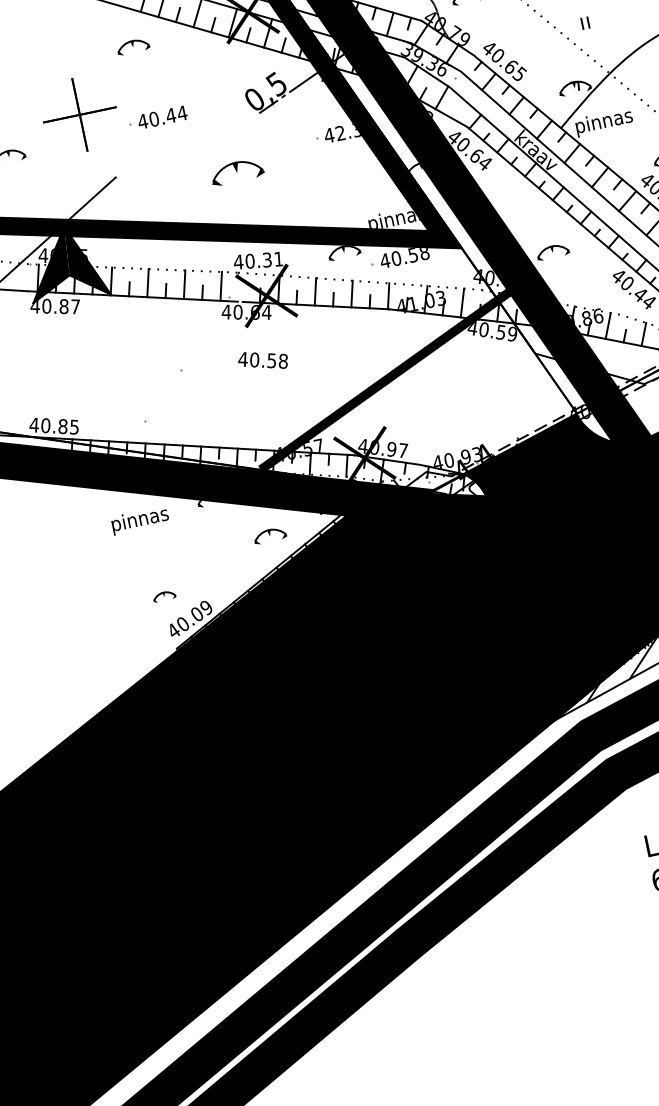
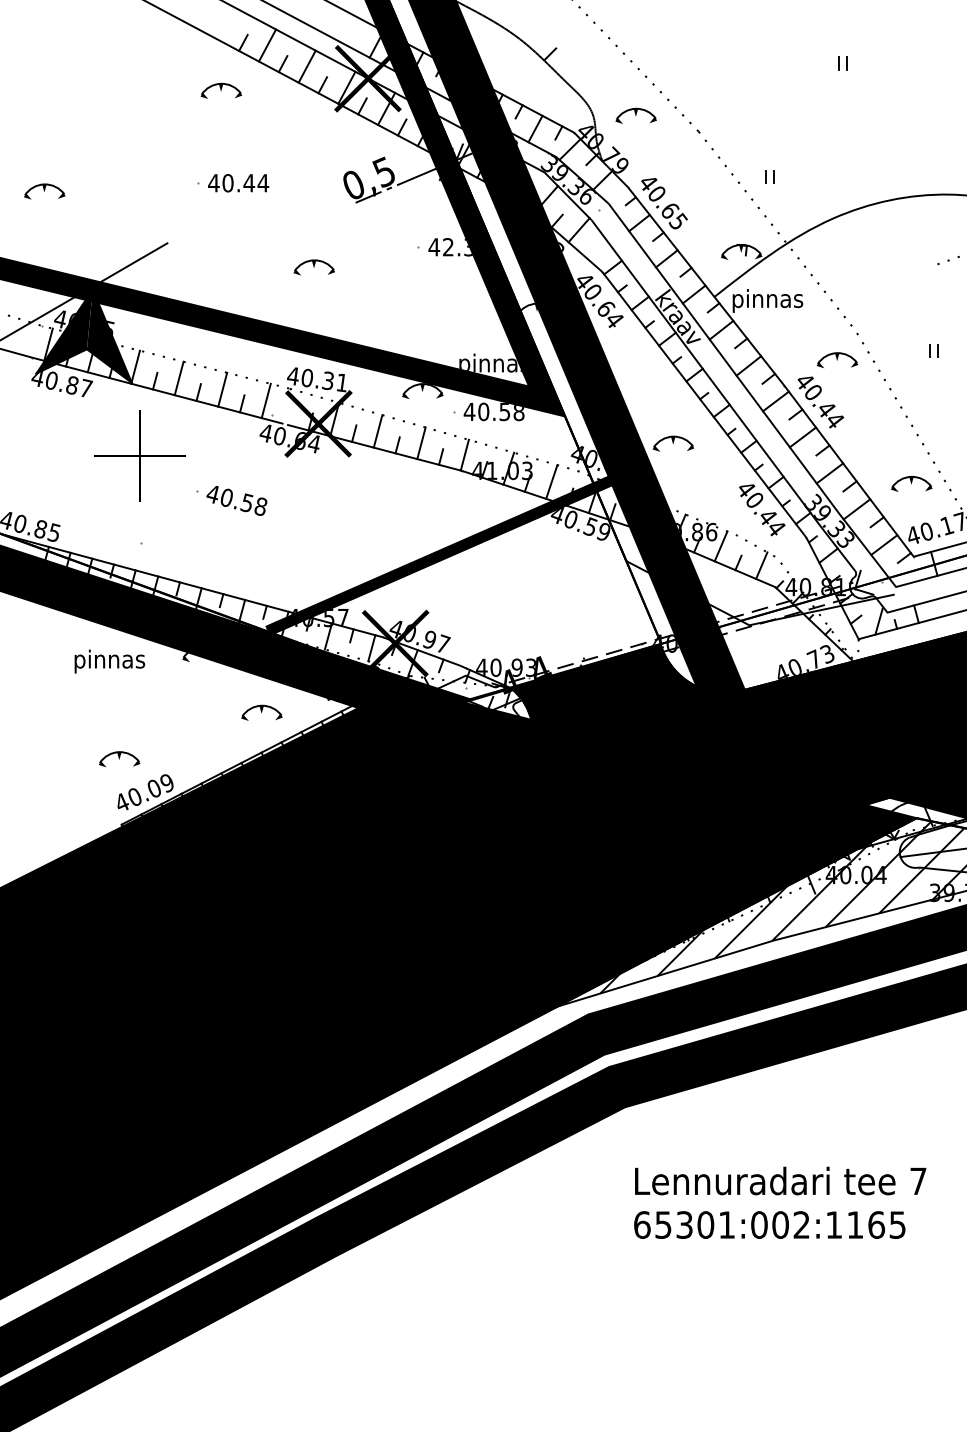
part: (79, 114) -> (139, 455), moved
part: (236, 172) -> (313, 267), size x0.62
text: (262, 360) -> (236, 500), moved
part: (164, 596) -> (119, 758), size x1.43

